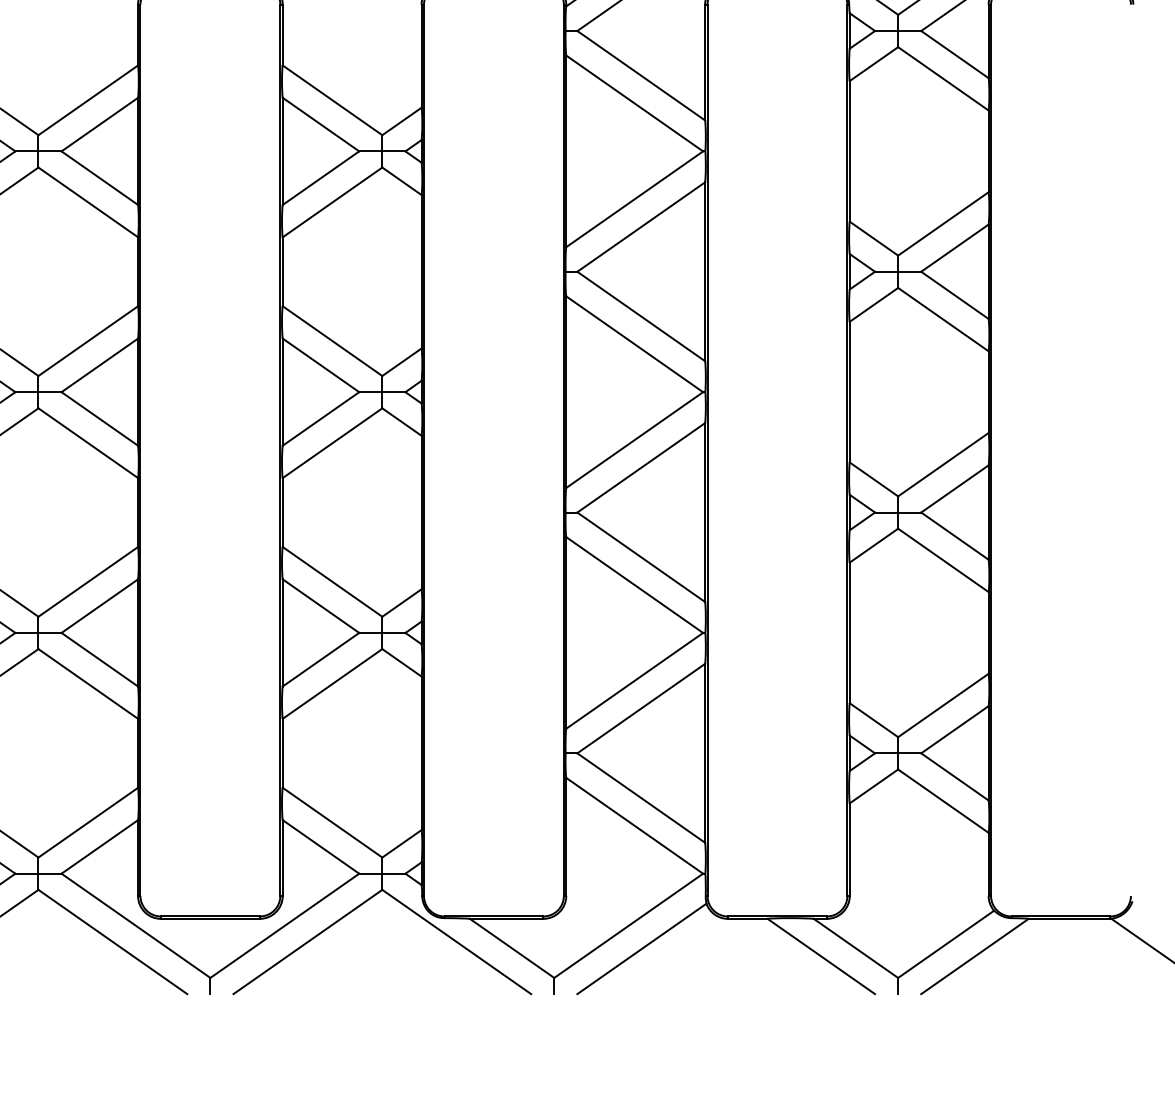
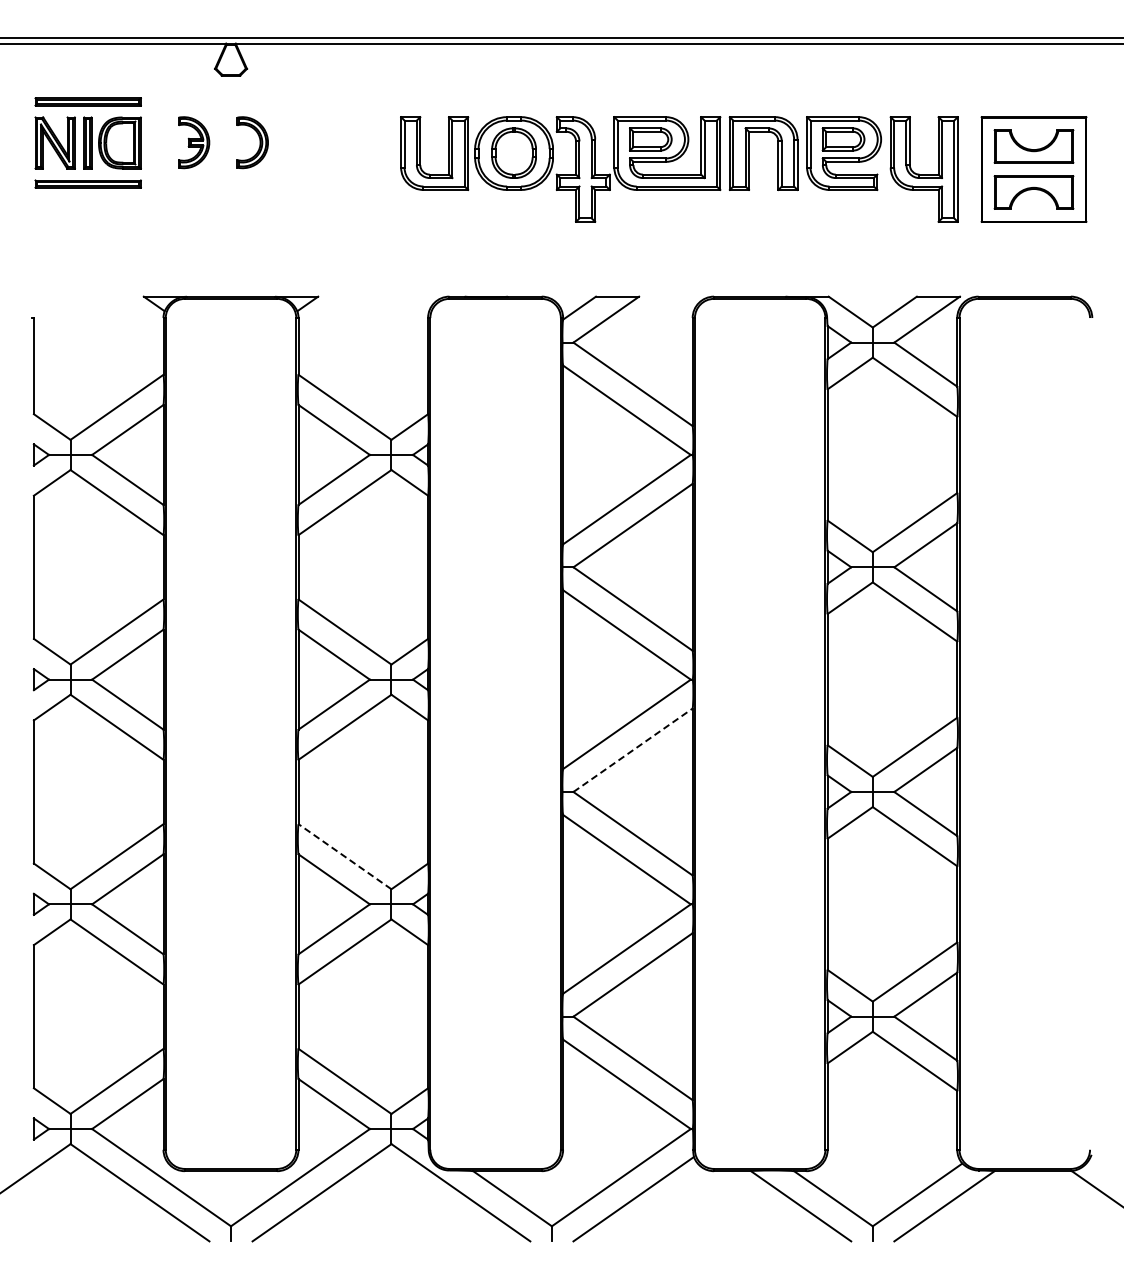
line: (641, 468) -> (633, 750), solid -> dashed
line: (333, 581) -> (345, 856), solid -> dashed

